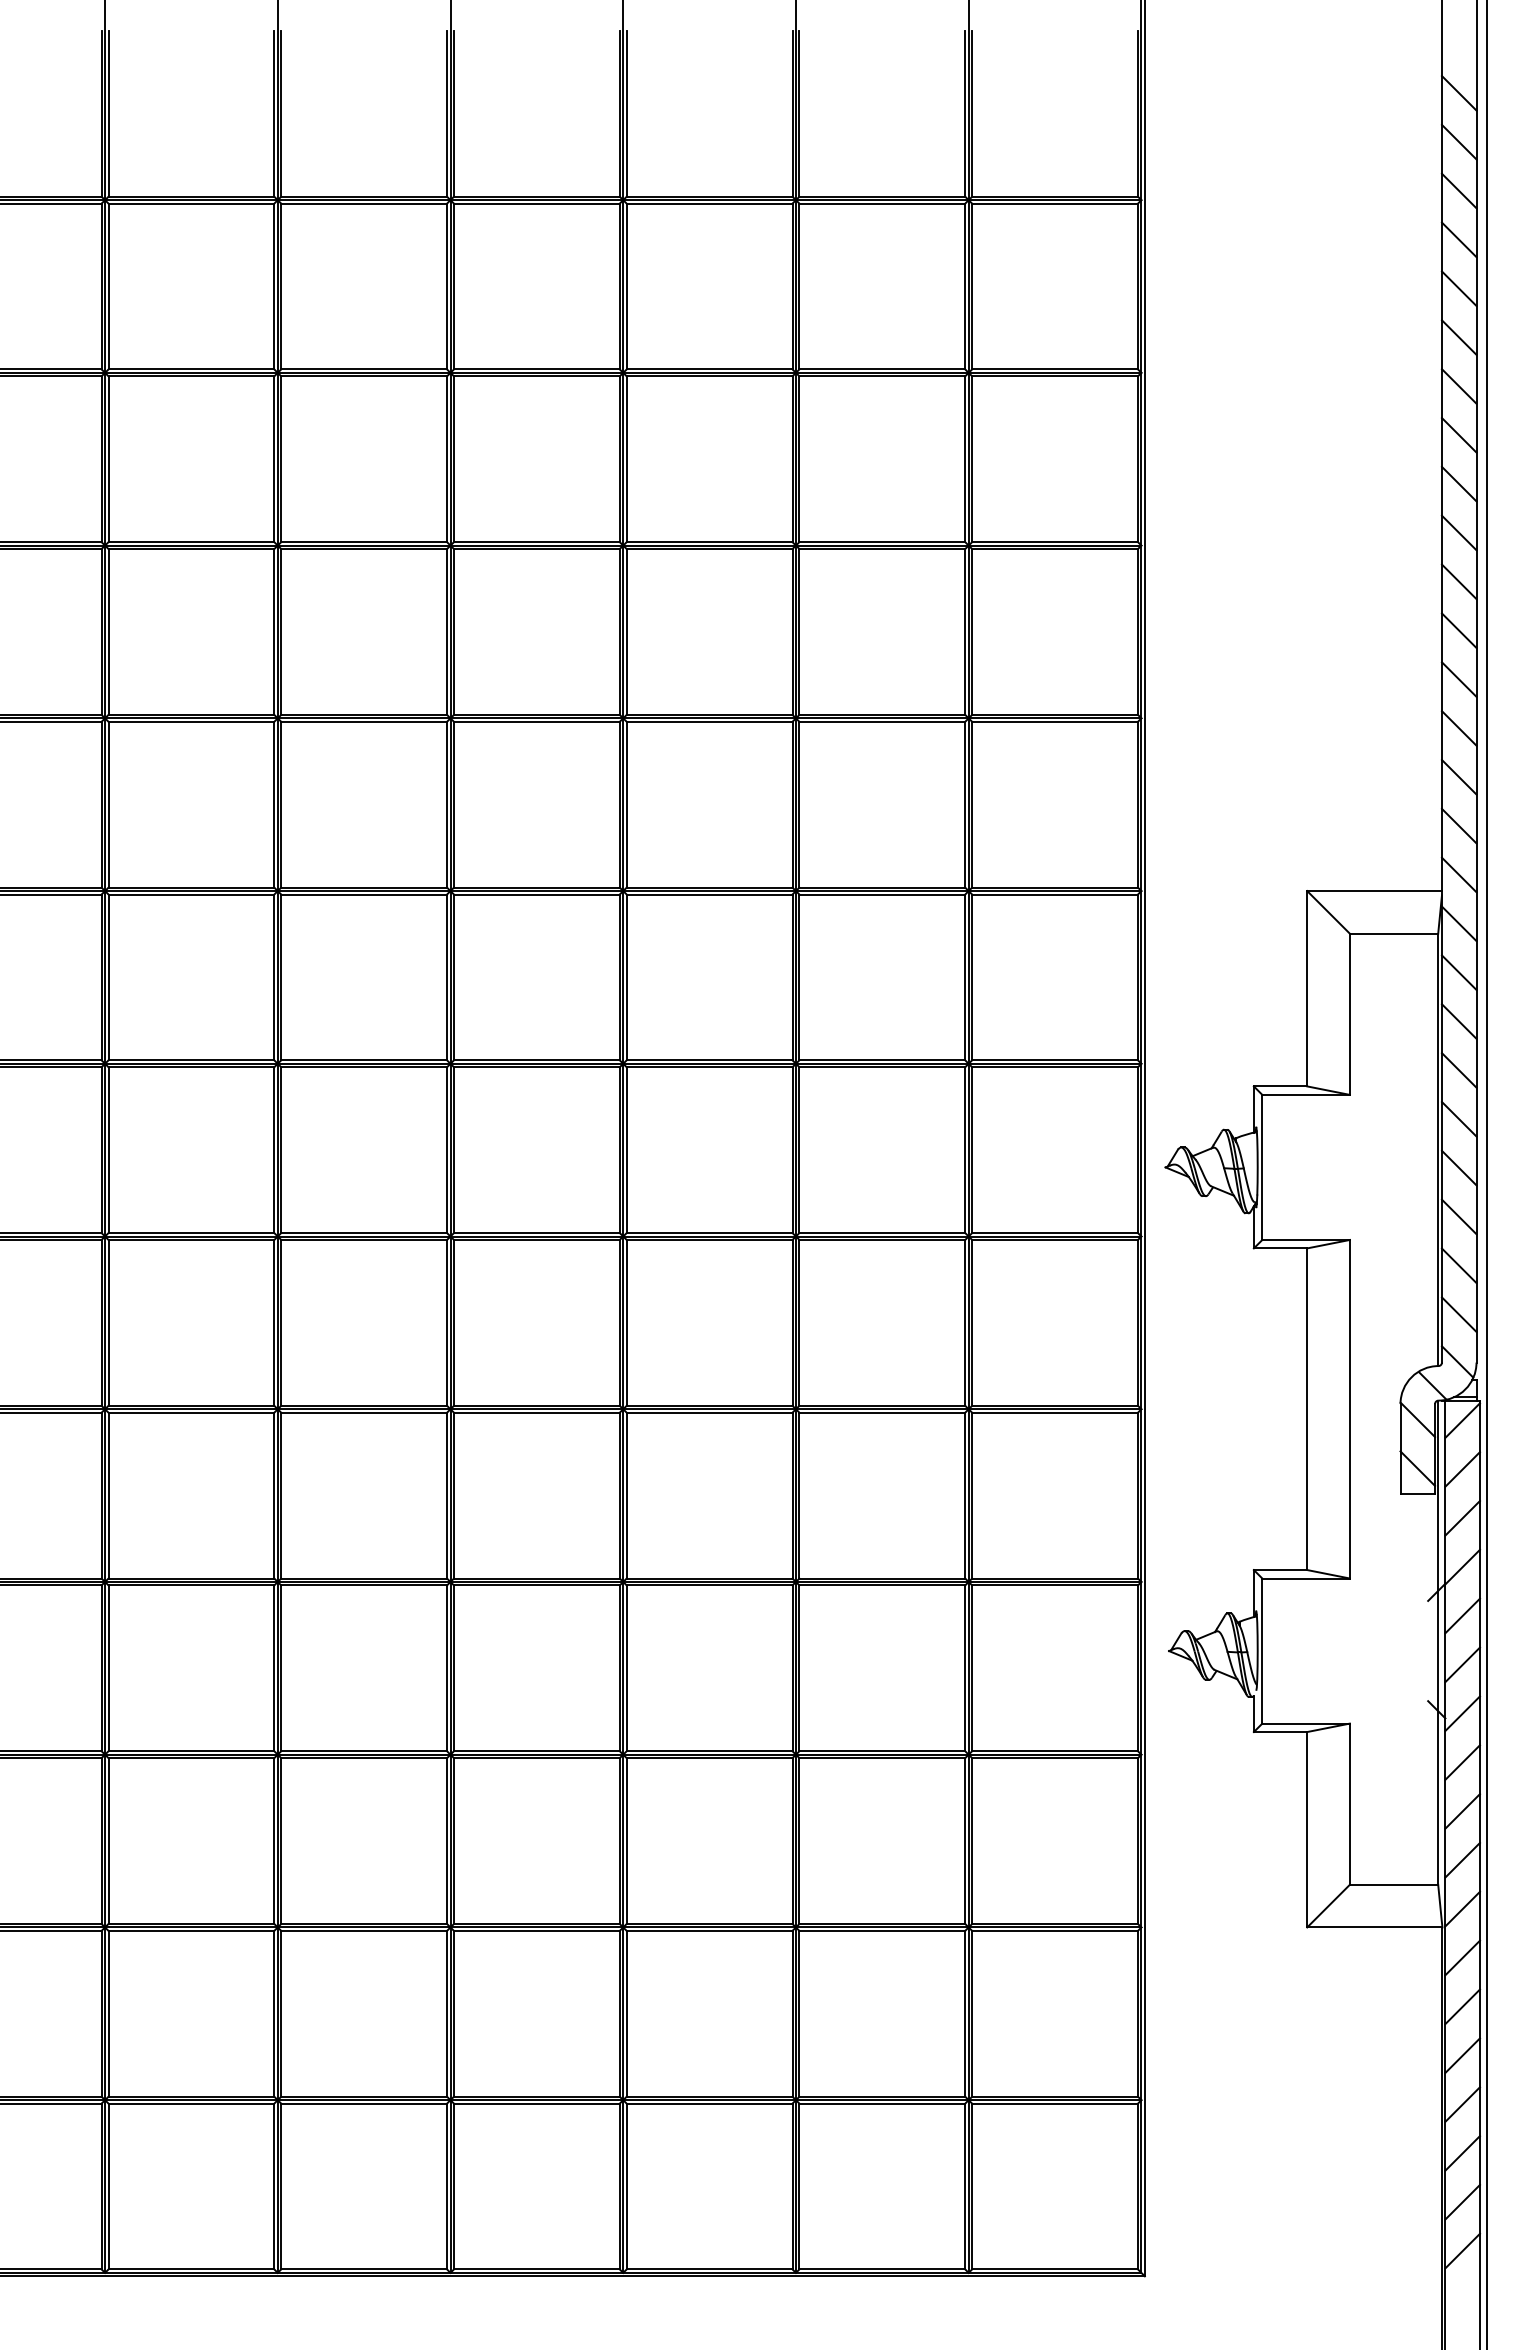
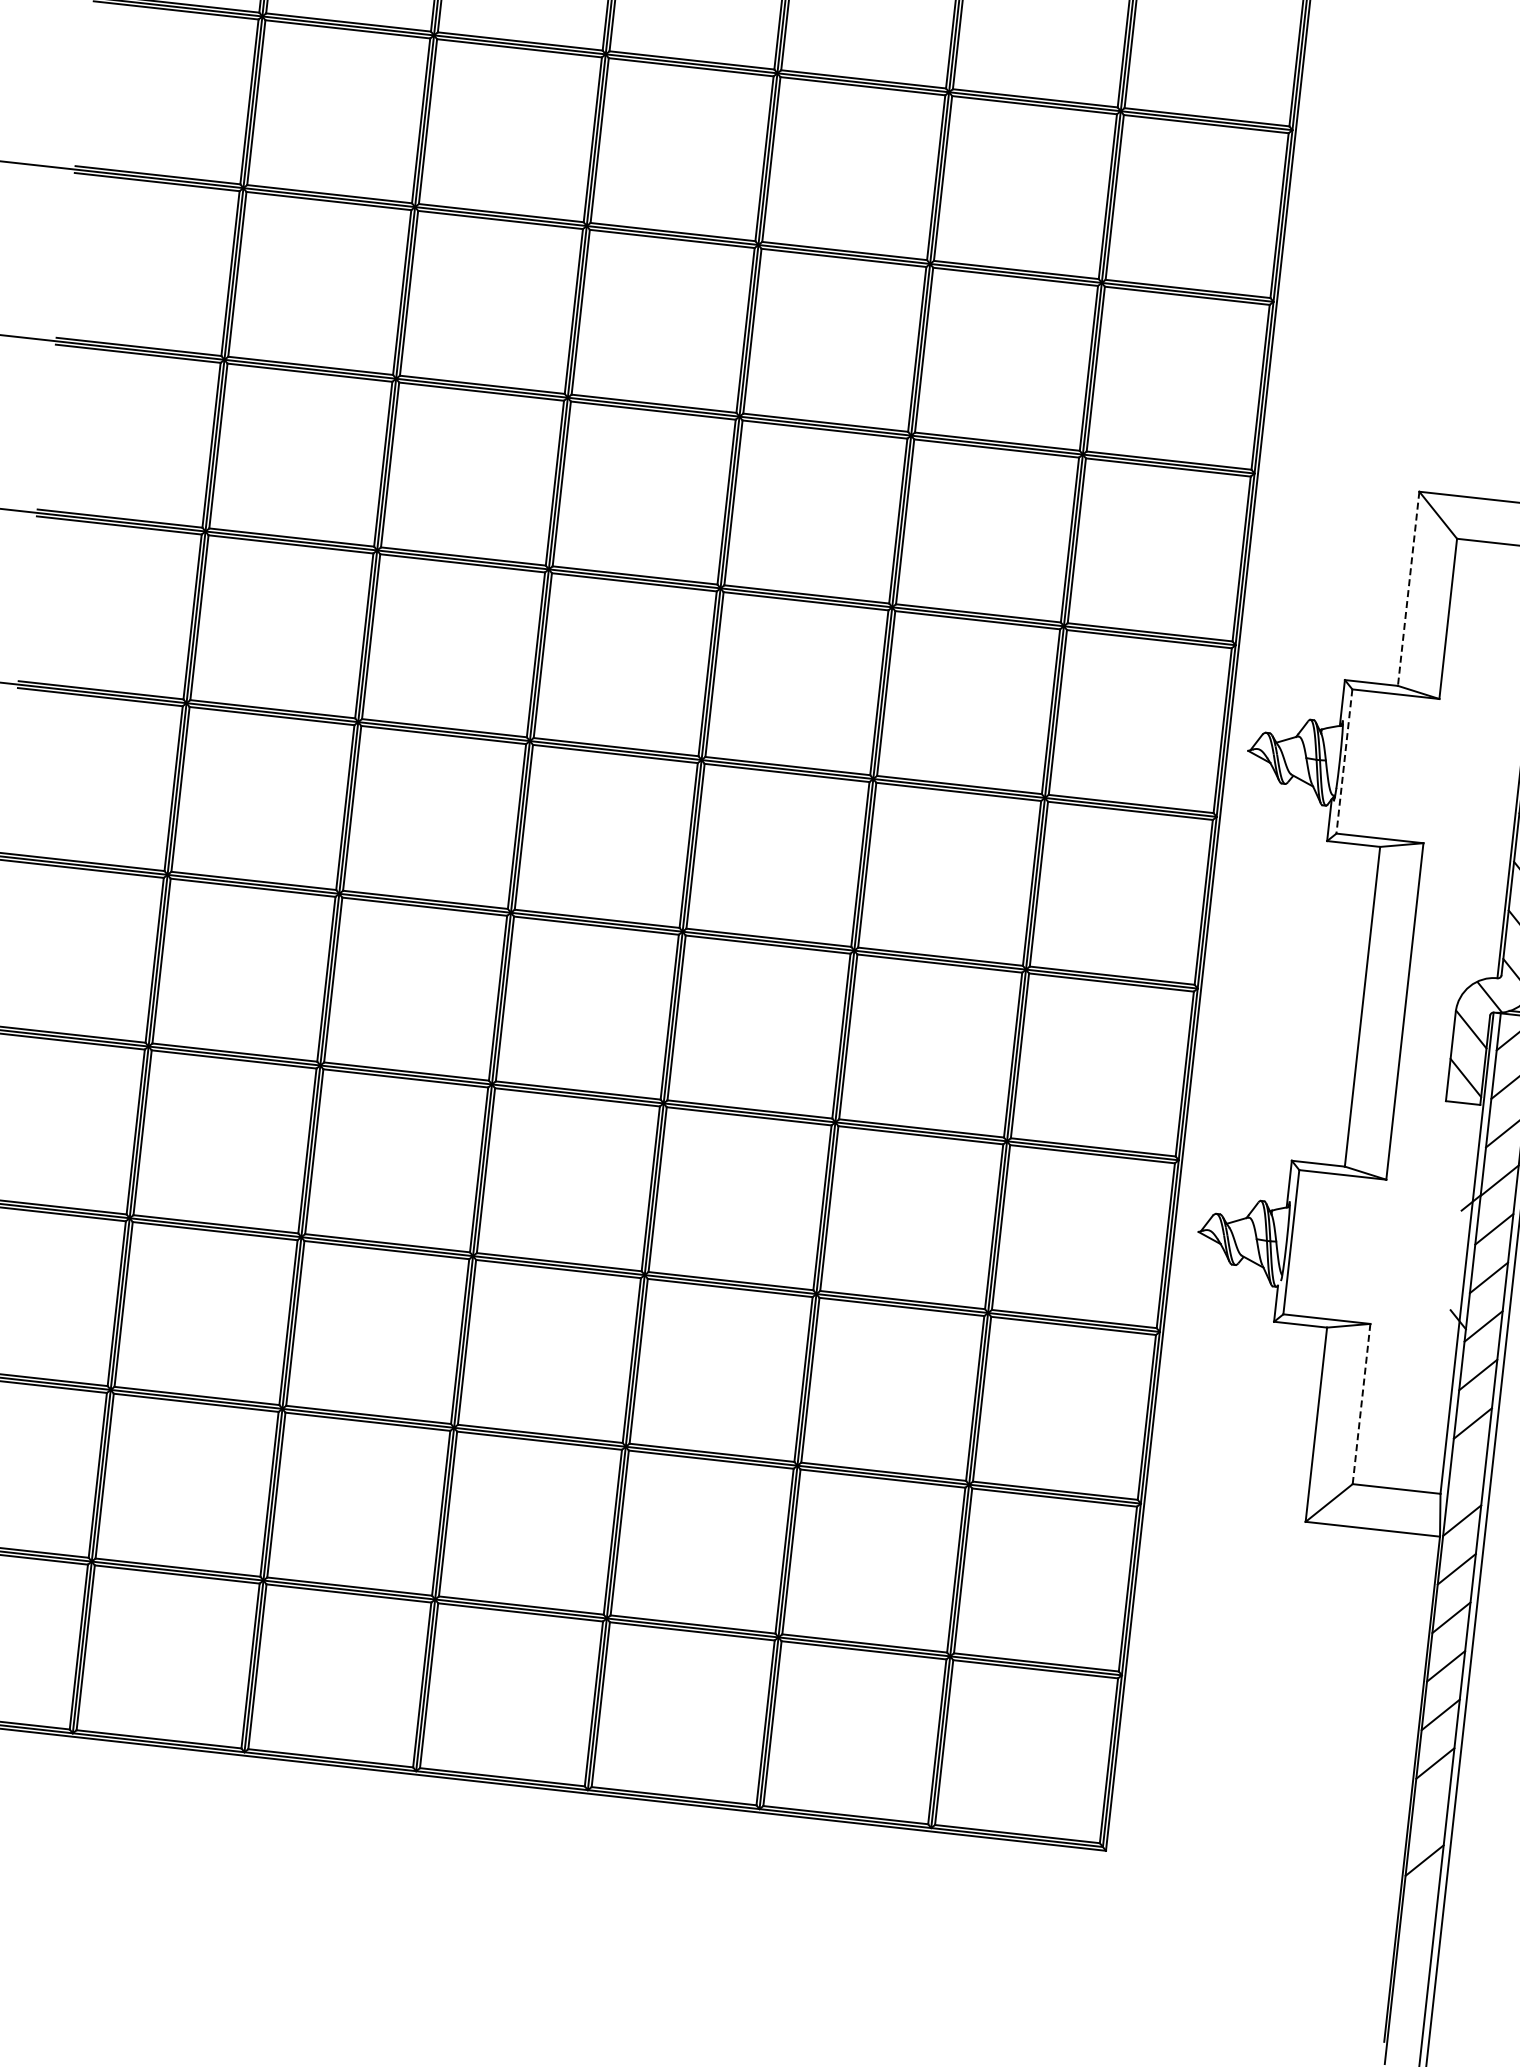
line: (1307, 988) -> (1408, 588), solid -> dashed
line: (1262, 1167) -> (1344, 761), solid -> dashed
line: (1349, 1804) -> (1361, 1404), solid -> dashed
line: (1462, 1859) -> (1467, 1471), removed
line: (1462, 2201) -> (1429, 1811), removed

